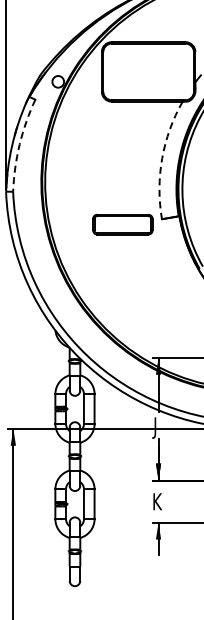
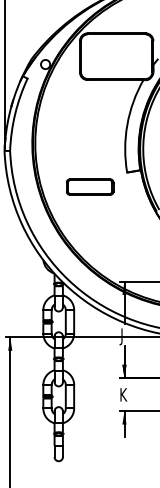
arc: (19, 144) -> (15, 113), dashed -> solid
arc: (162, 158) -> (127, 124), dashed -> solid
part: (122, 224) -> (89, 186), moved

